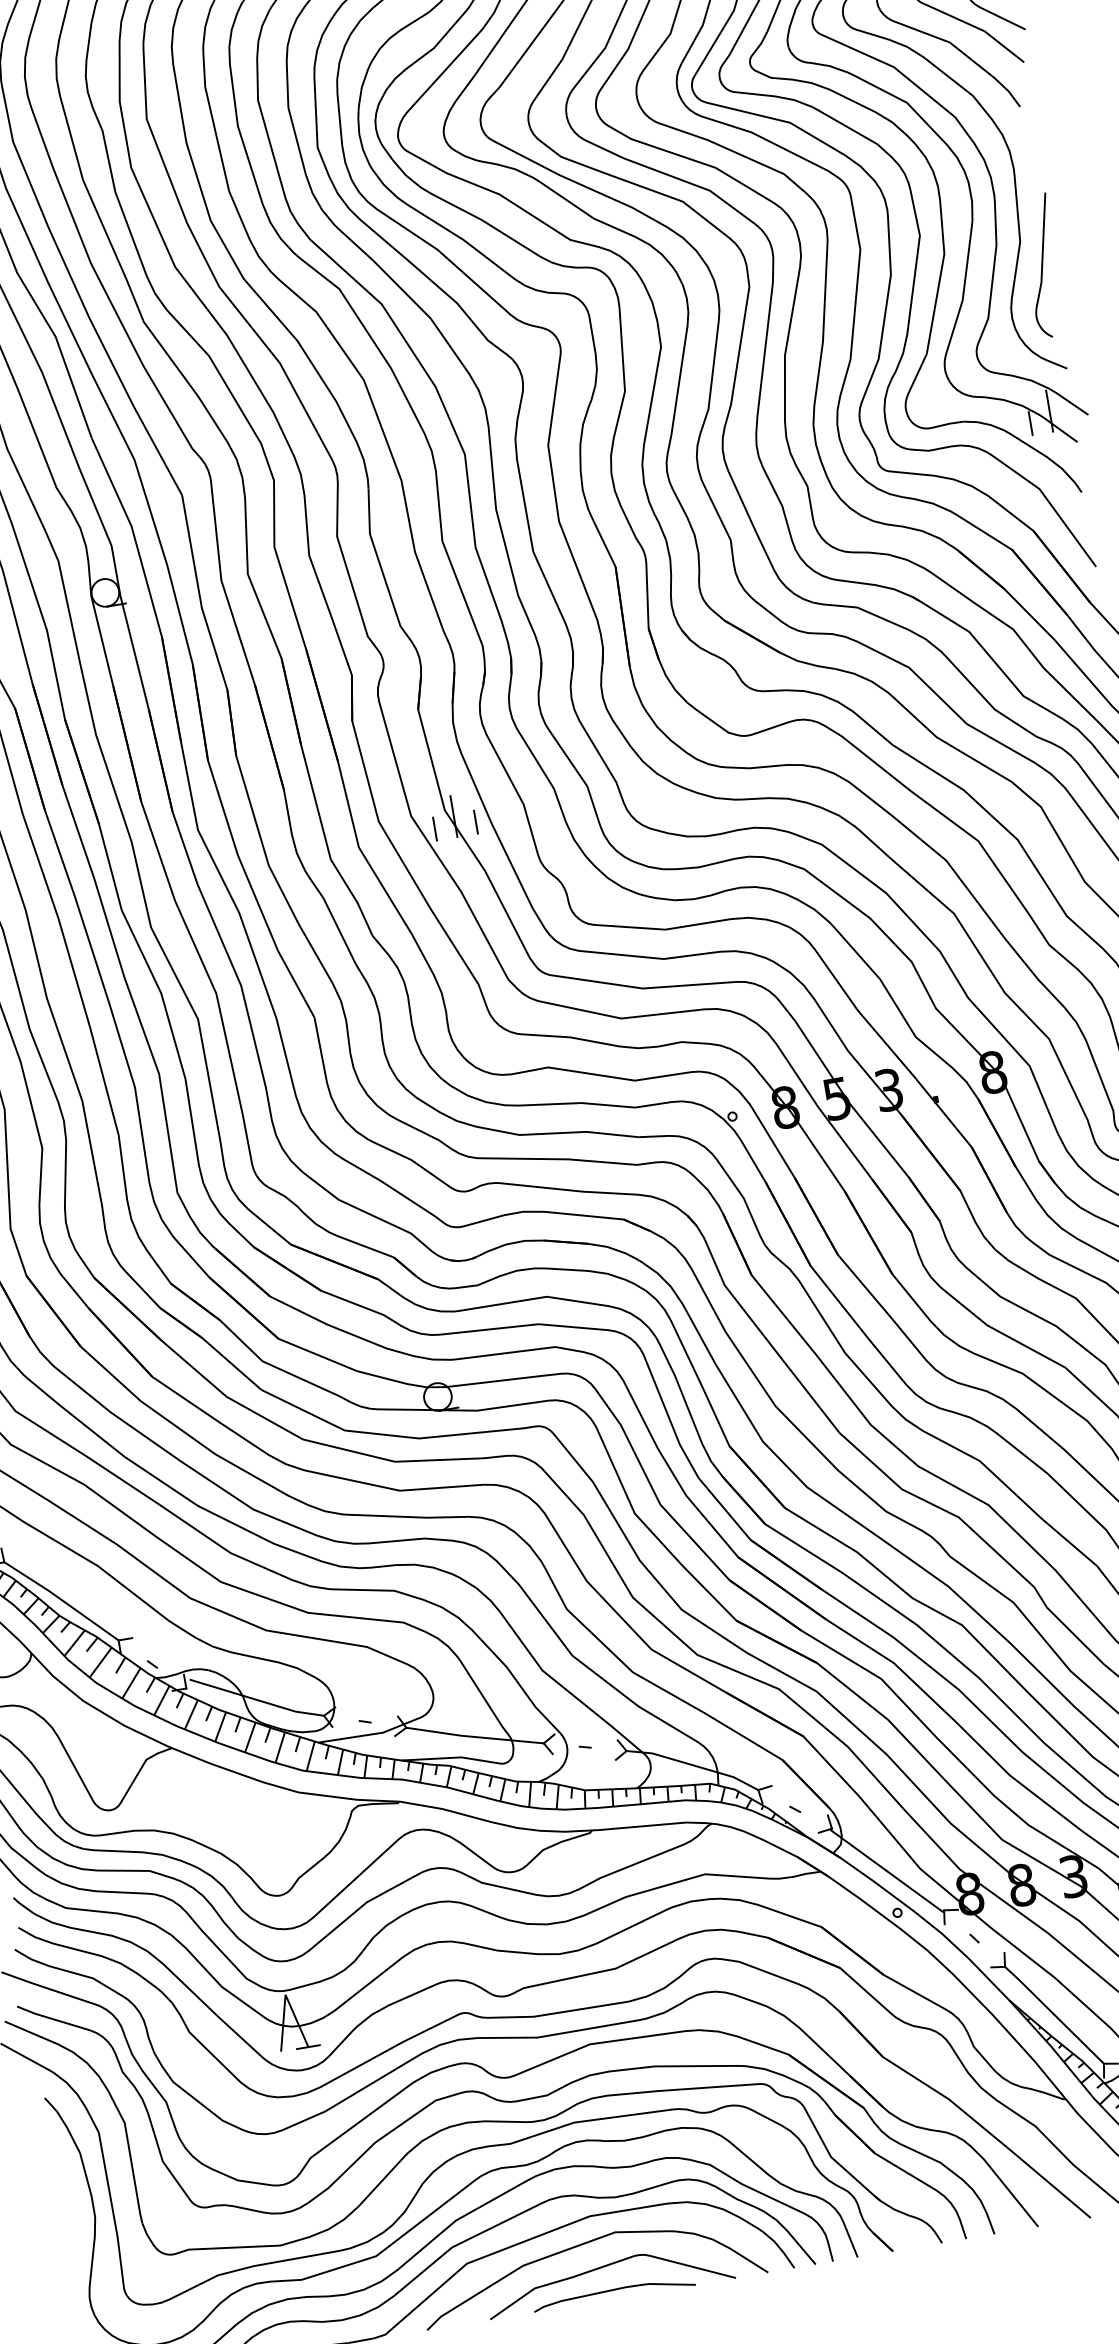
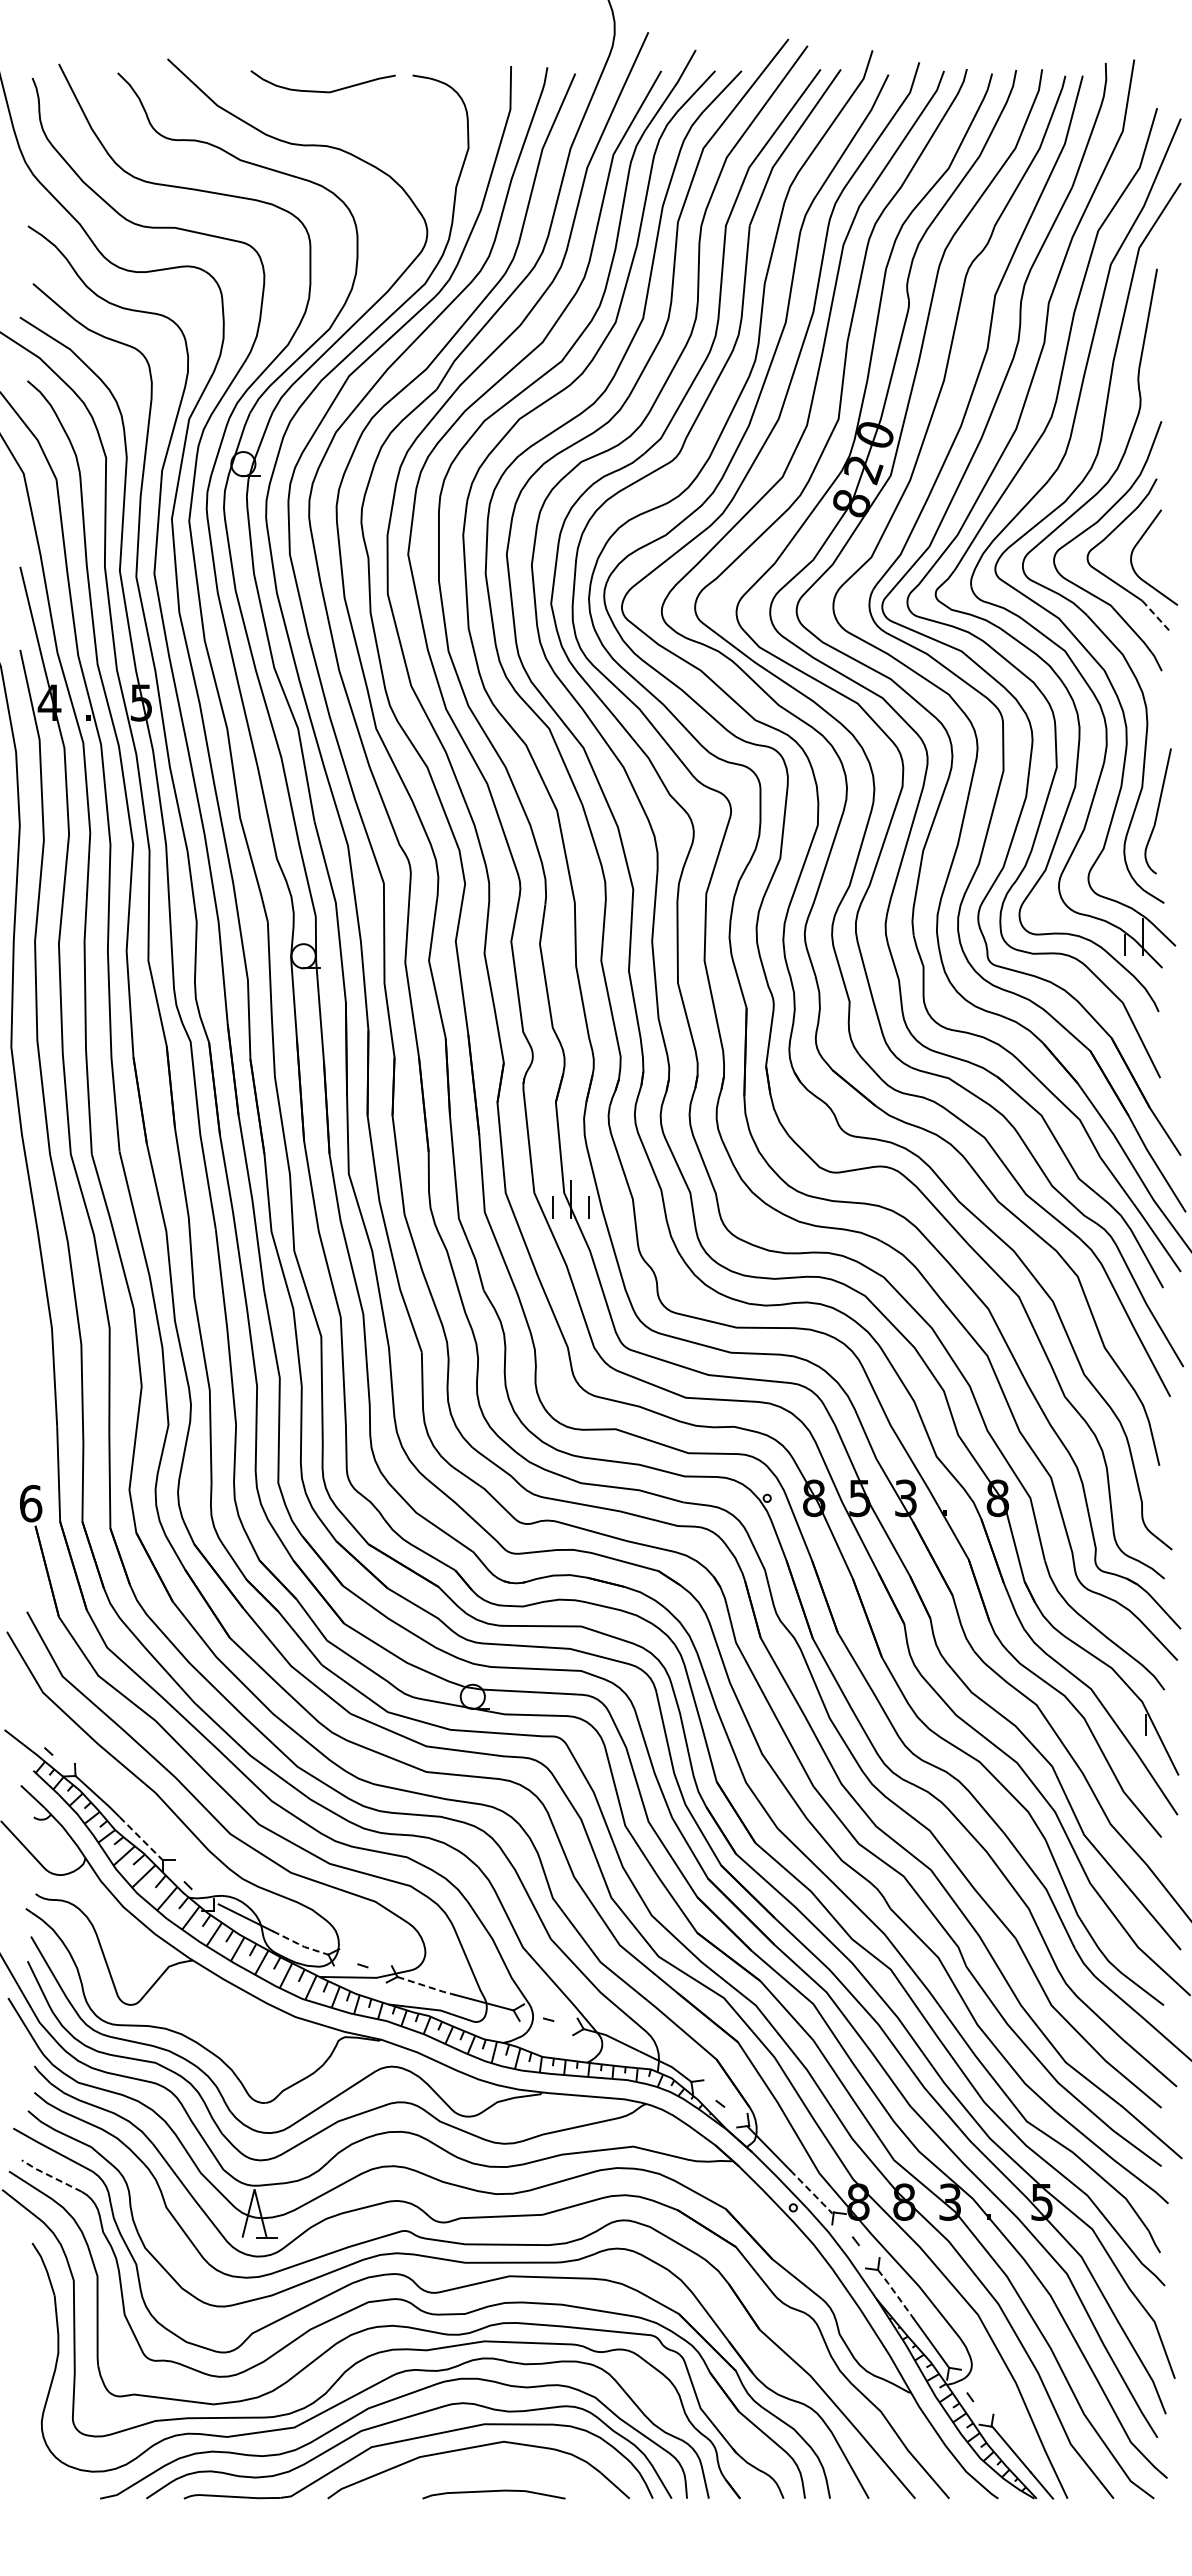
line: (1004, 47) -> (1157, 617), solid -> dashed
line: (90, 1620) -> (141, 1838), solid -> dashed
line: (291, 1710) -> (301, 1945), solid -> dashed
line: (442, 1732) -> (427, 1986), solid -> dashed
line: (915, 1892) -> (811, 2192), solid -> dashed
line: (1029, 1991) -> (895, 2294), solid -> dashed
line: (53, 2019) -> (51, 2176), solid -> dashed
curve: (605, 2267) -> (490, 2470), removed

